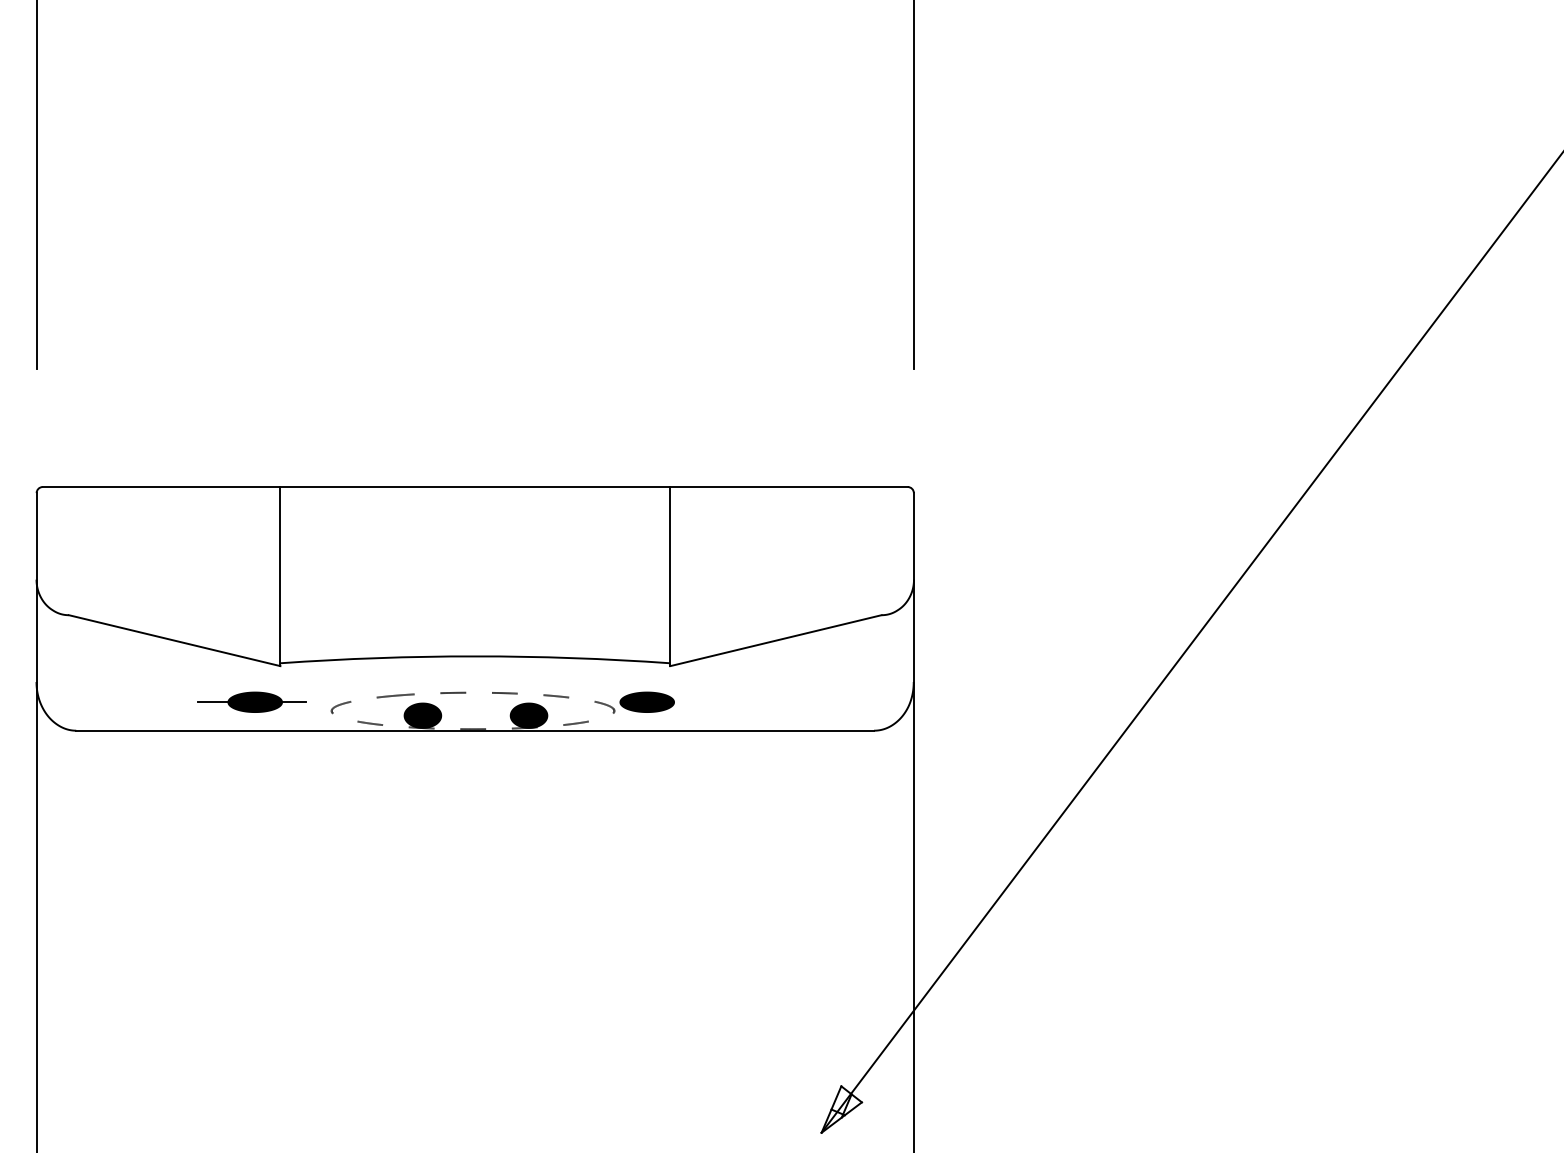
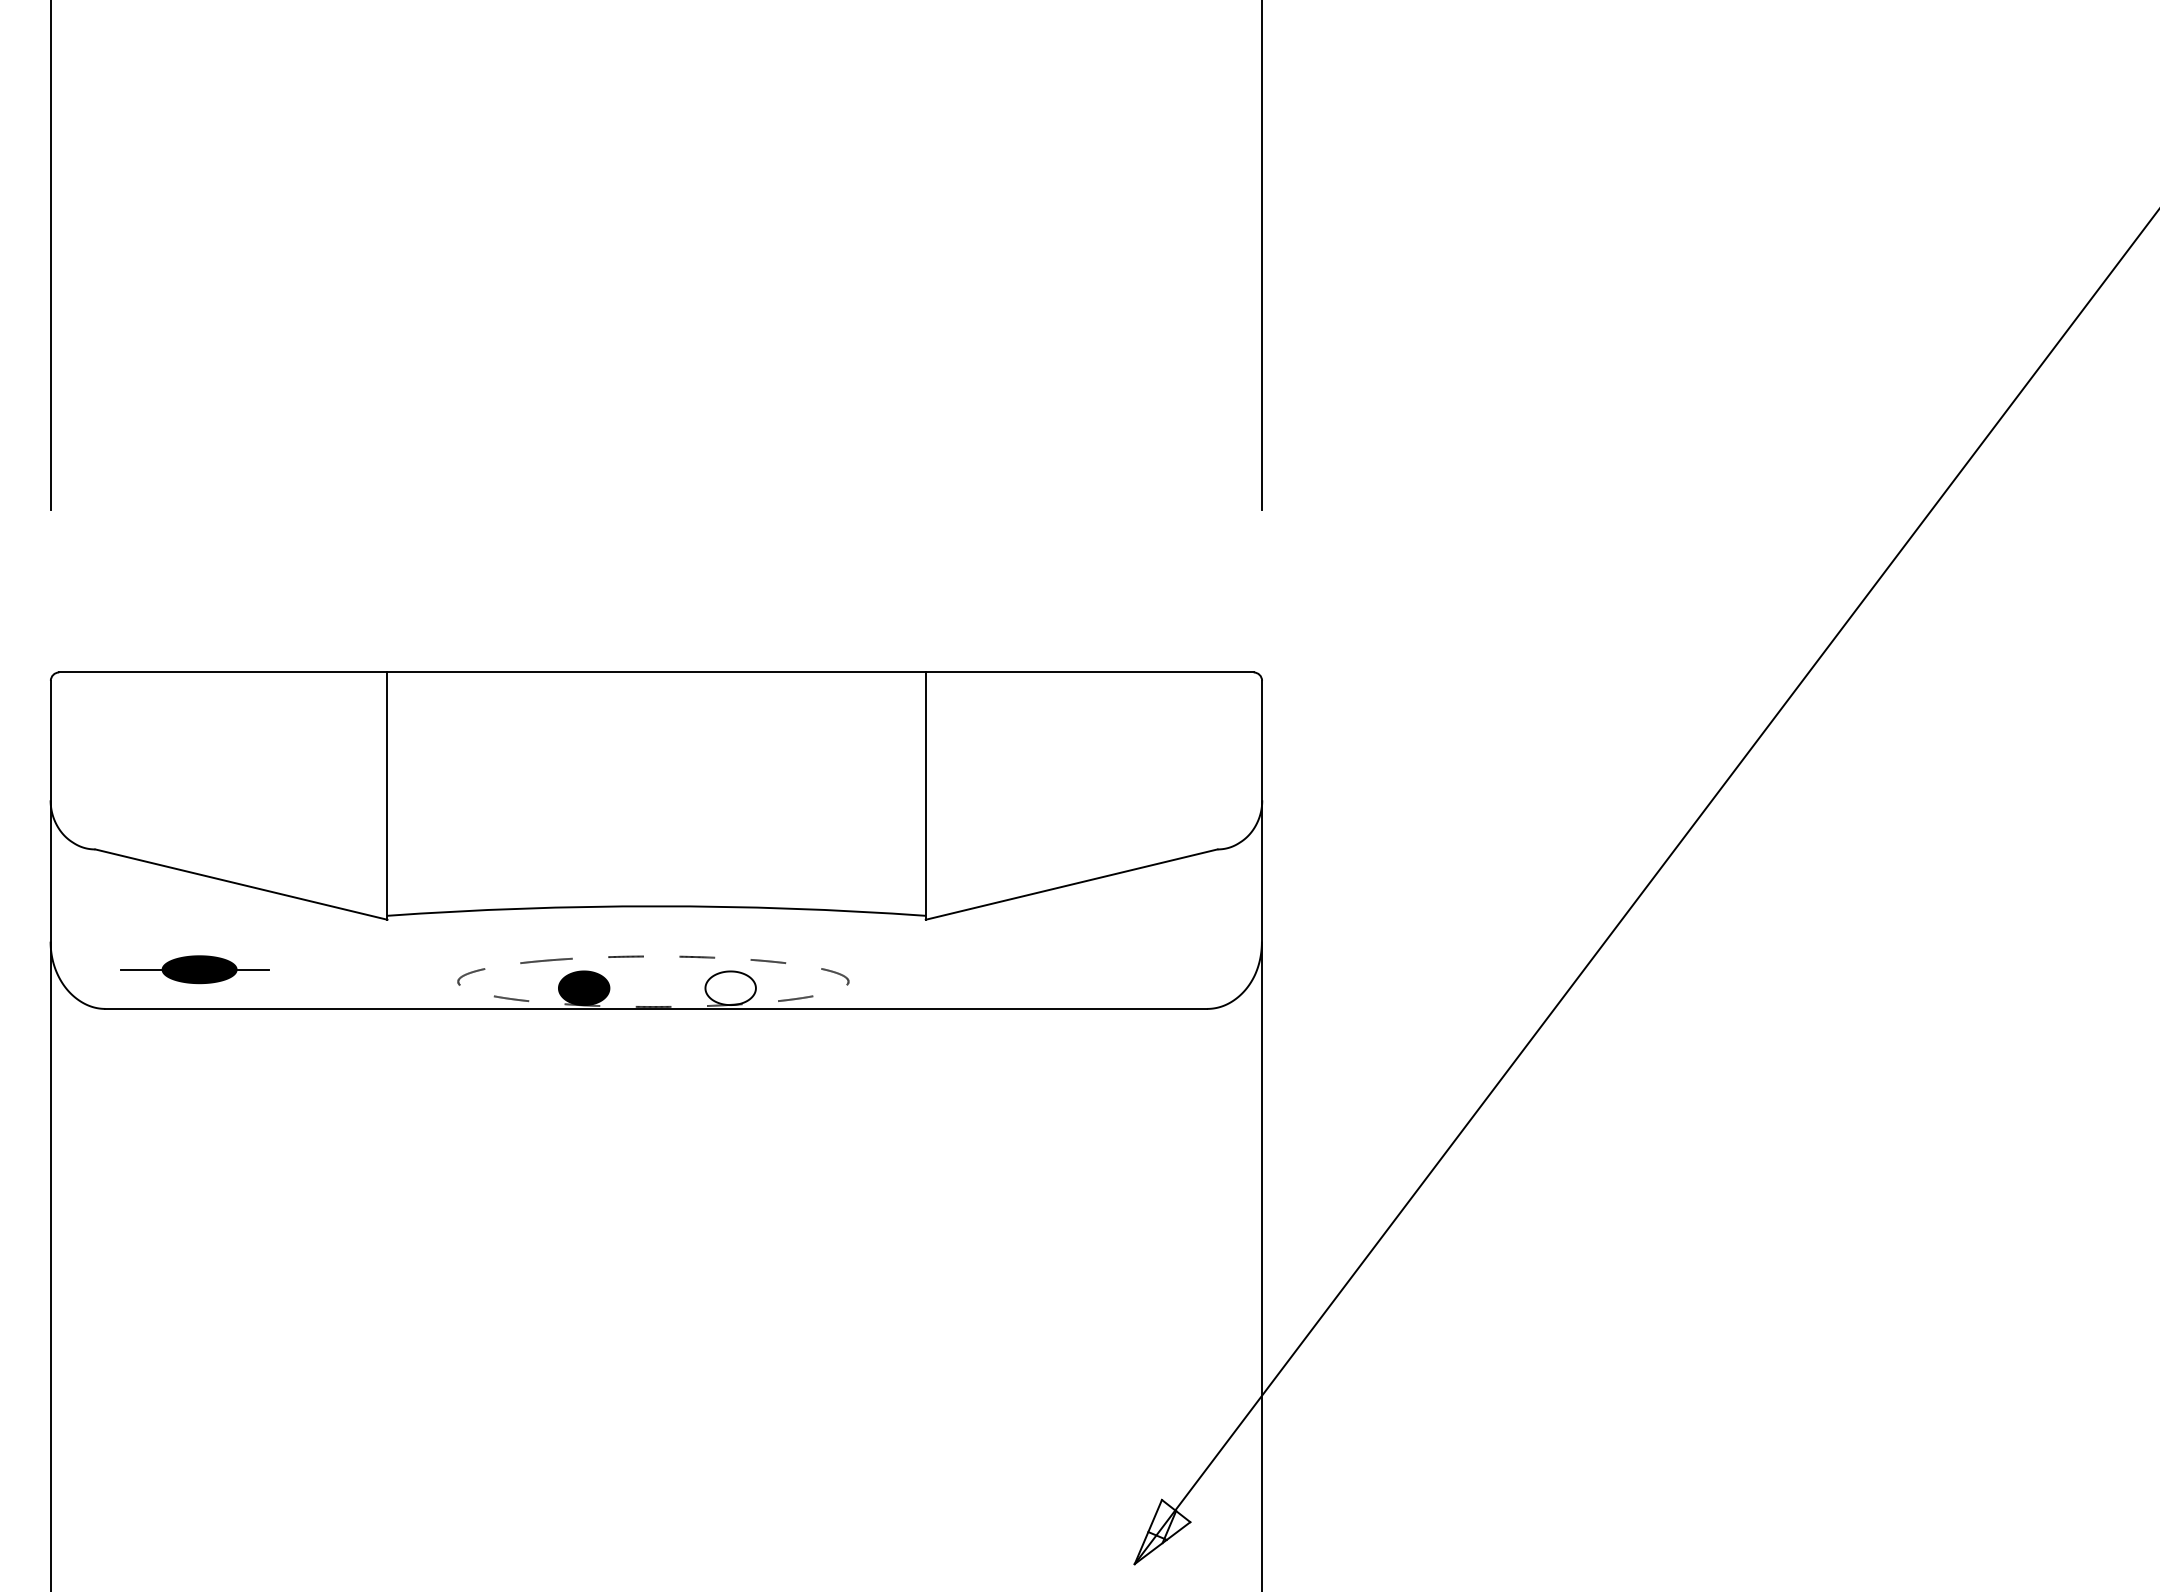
part: (251, 702) -> (194, 969), moved
part: (646, 702) -> (893, 969), removed
fill: (528, 715) -> (730, 988), removed

